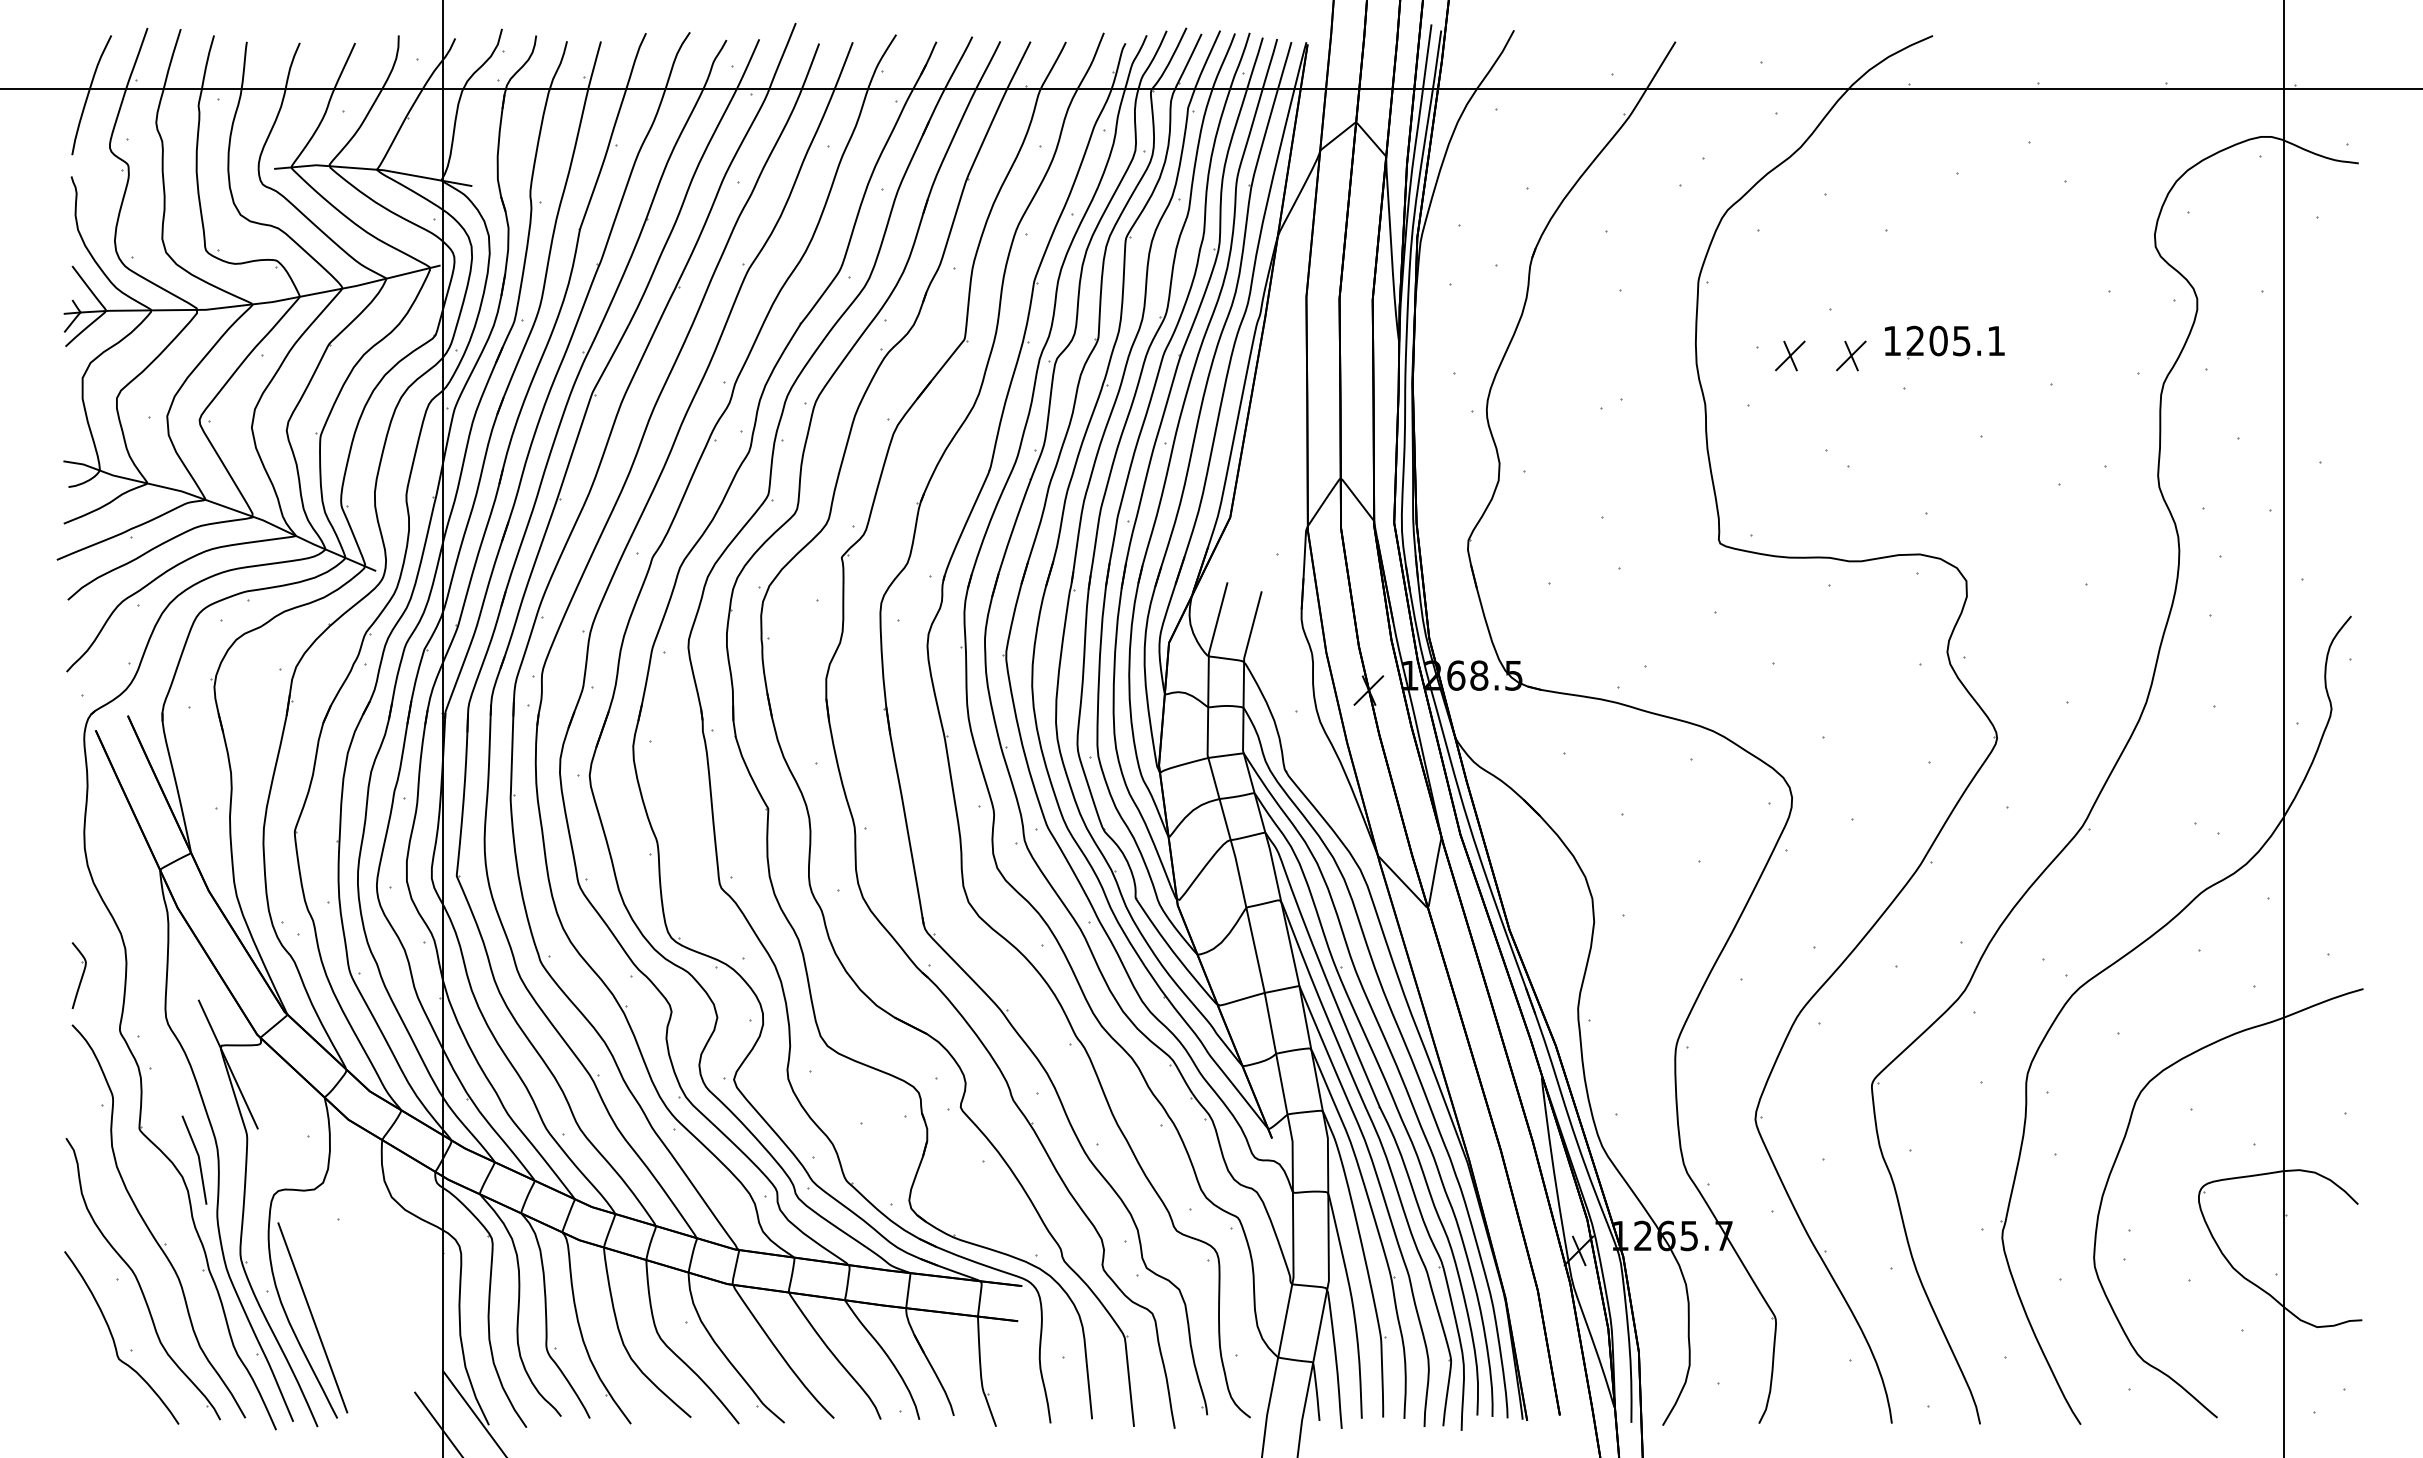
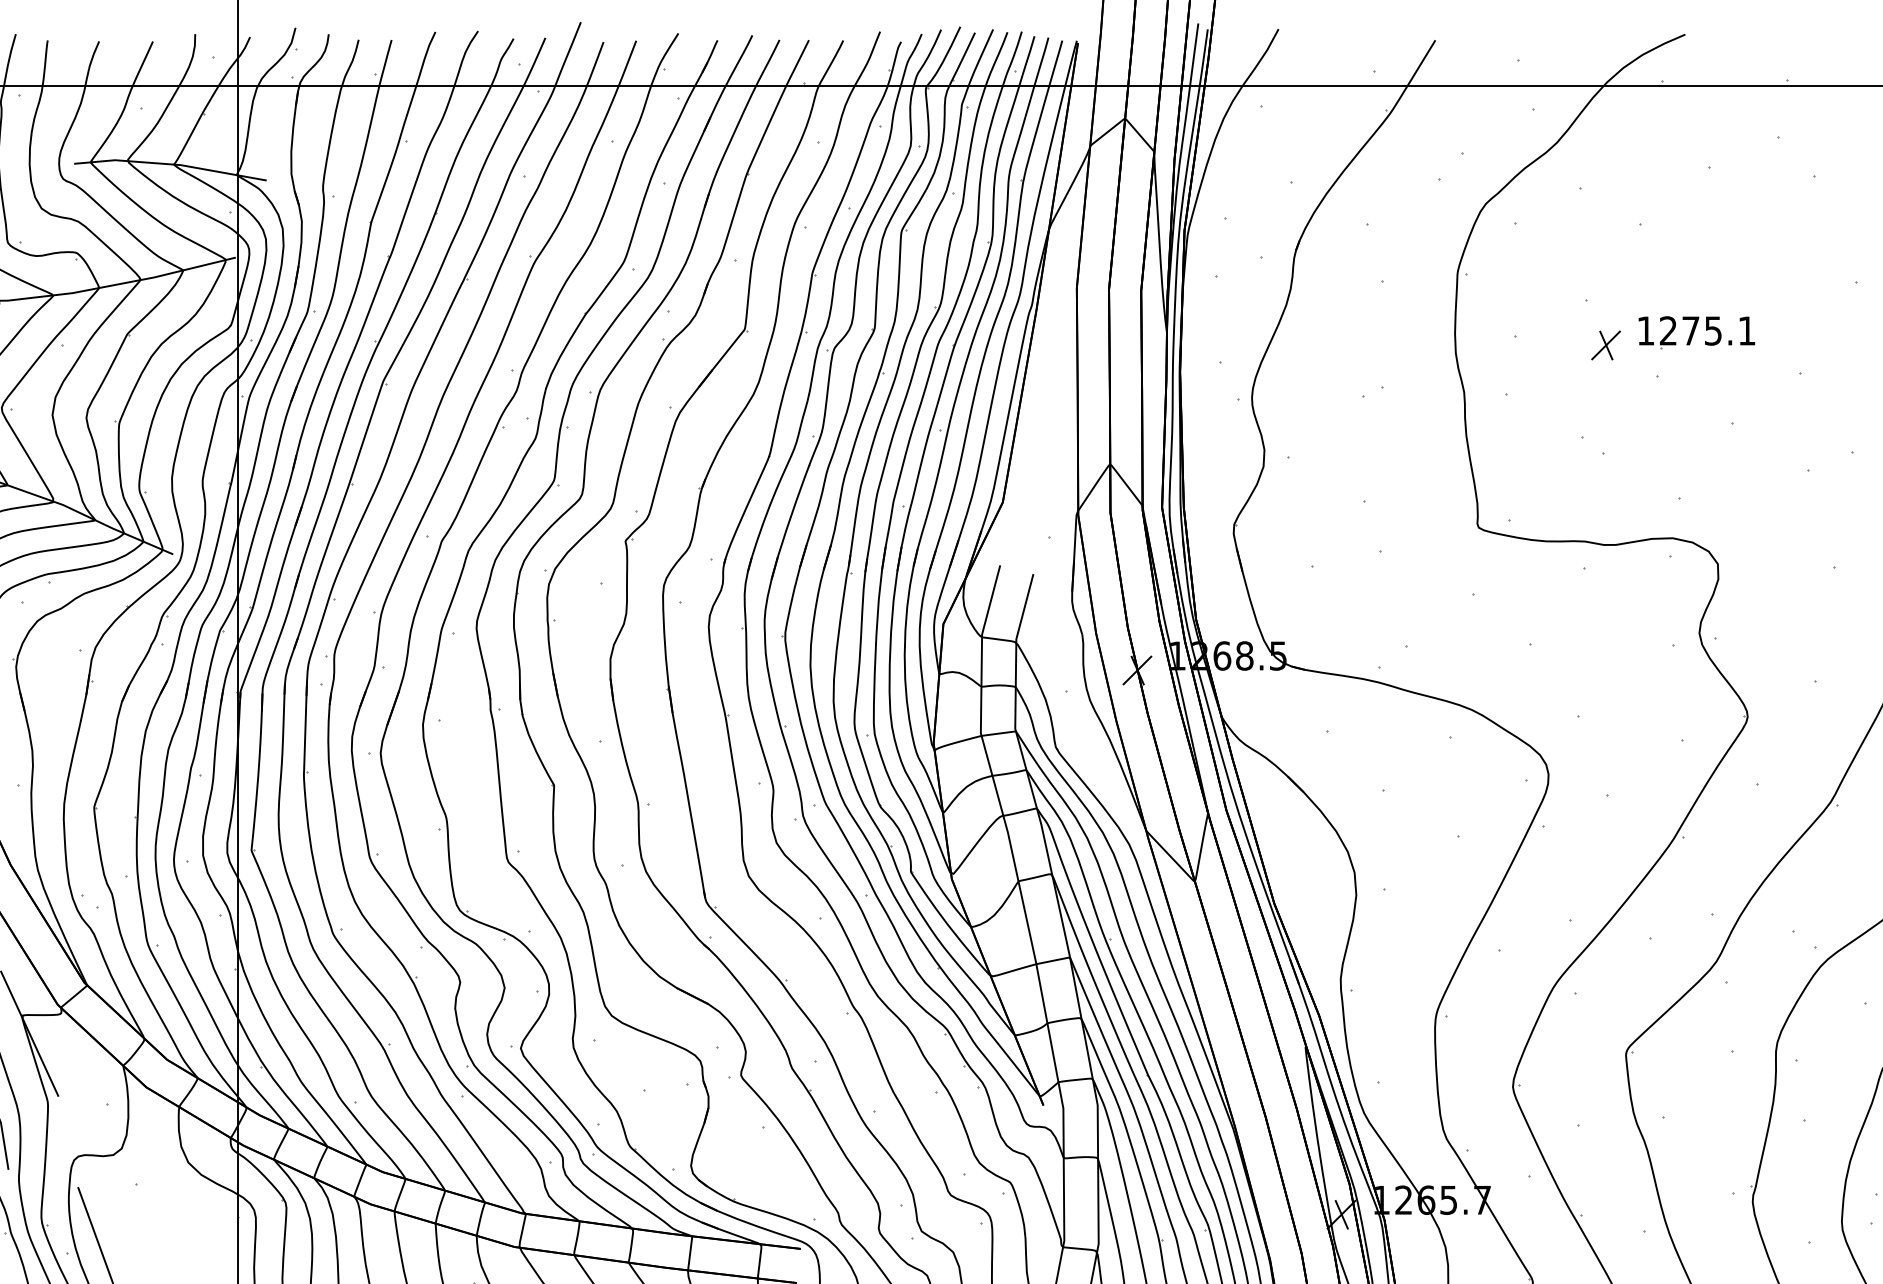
text: (1938, 340) -> (1690, 330), 1205.1 -> 1275.1
part: (1790, 355) -> (1547, 345), removed

